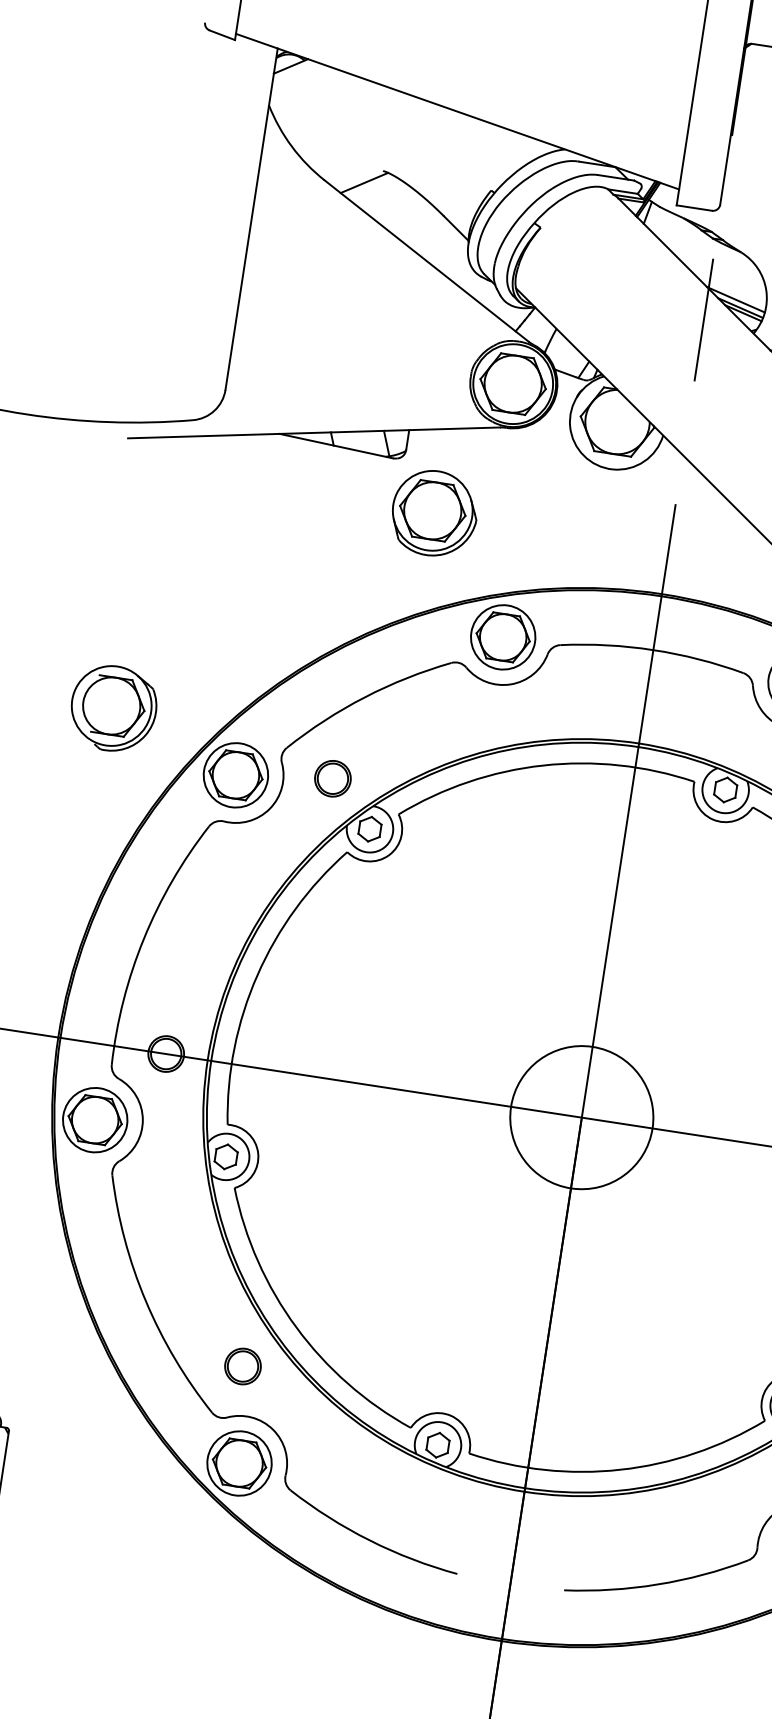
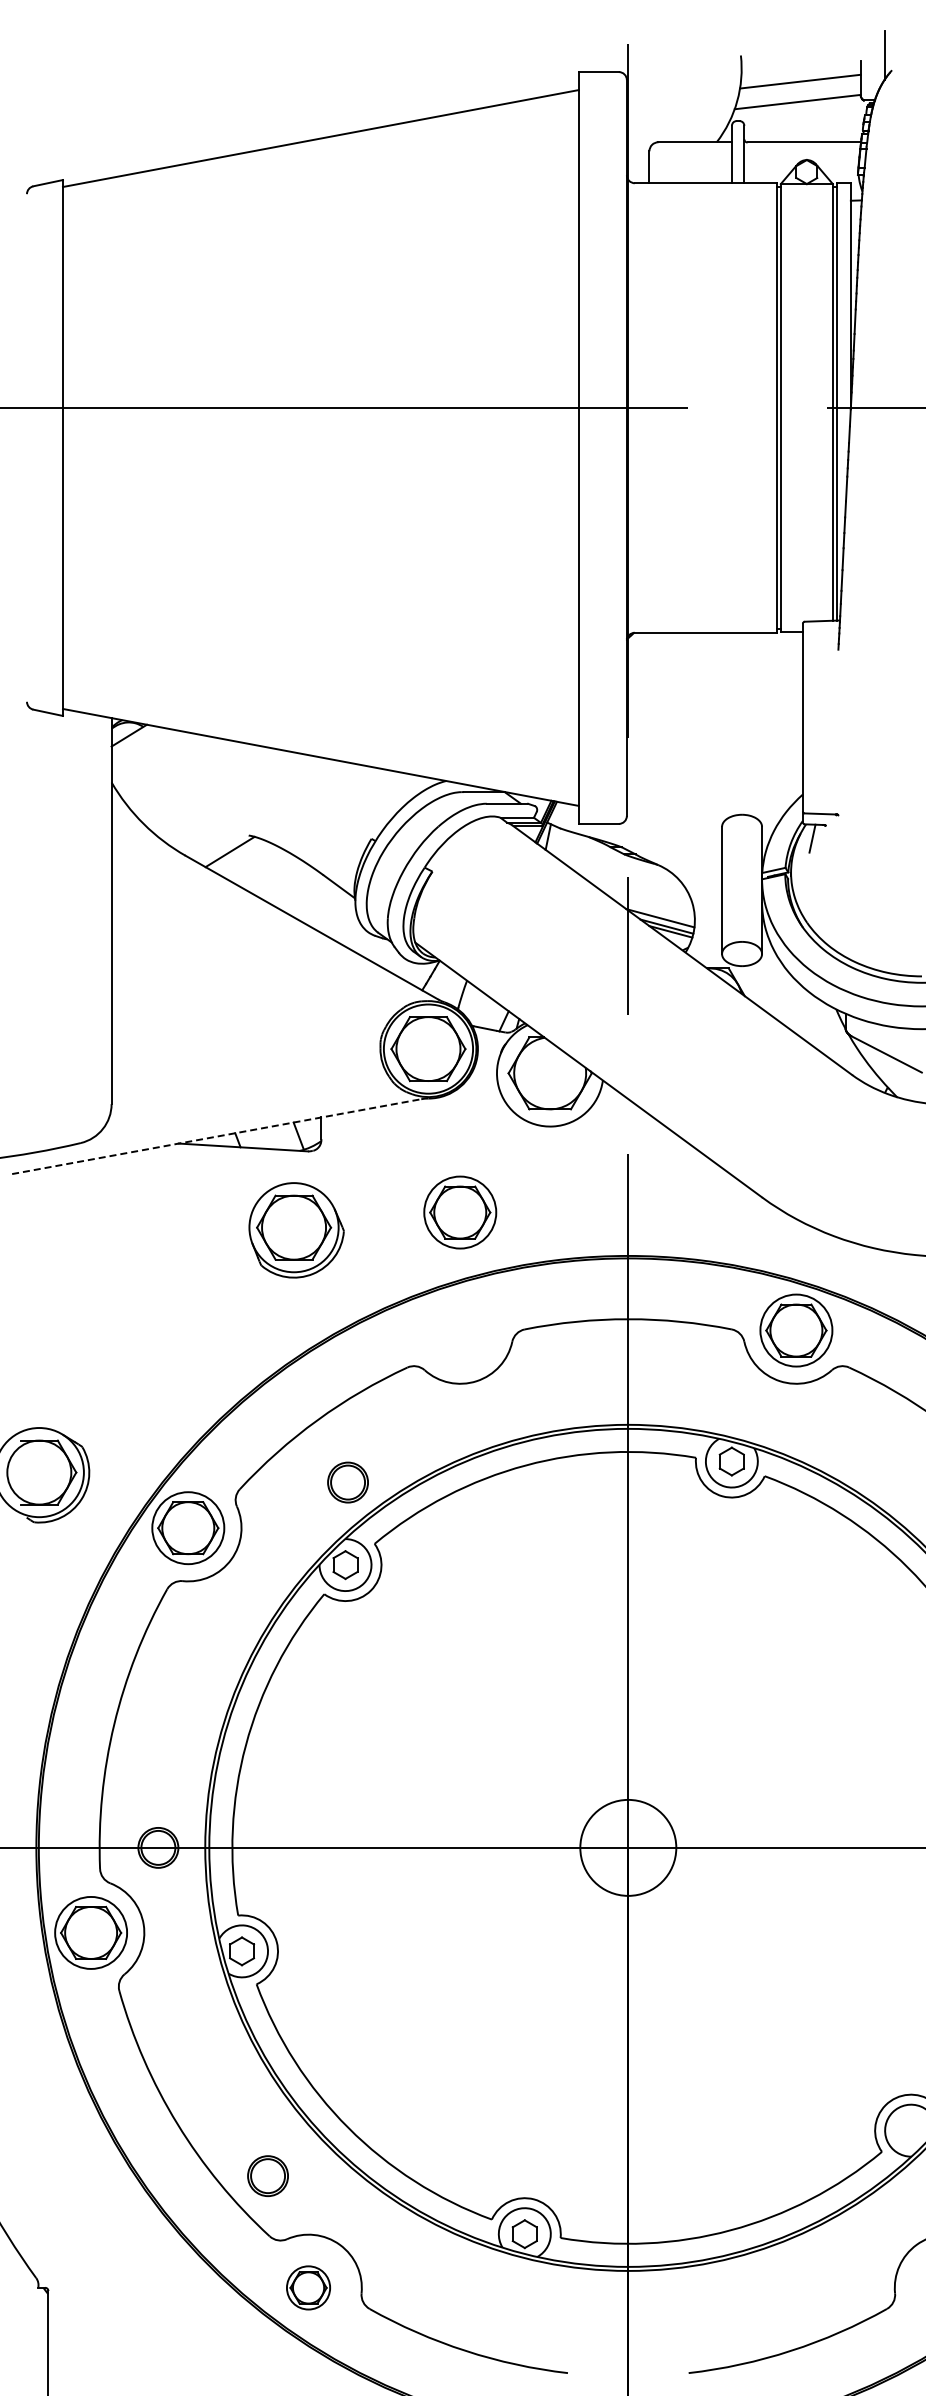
line: (313, 432) -> (216, 1136), solid -> dashed
part: (434, 513) -> (296, 1230), moved
part: (503, 637) -> (460, 1212), moved
part: (332, 778) -> (347, 1482), moved
circle: (582, 1117) -> (628, 1847), size x0.6
part: (242, 1365) -> (267, 2175), moved
part: (239, 1463) -> (308, 2287), size x0.6

